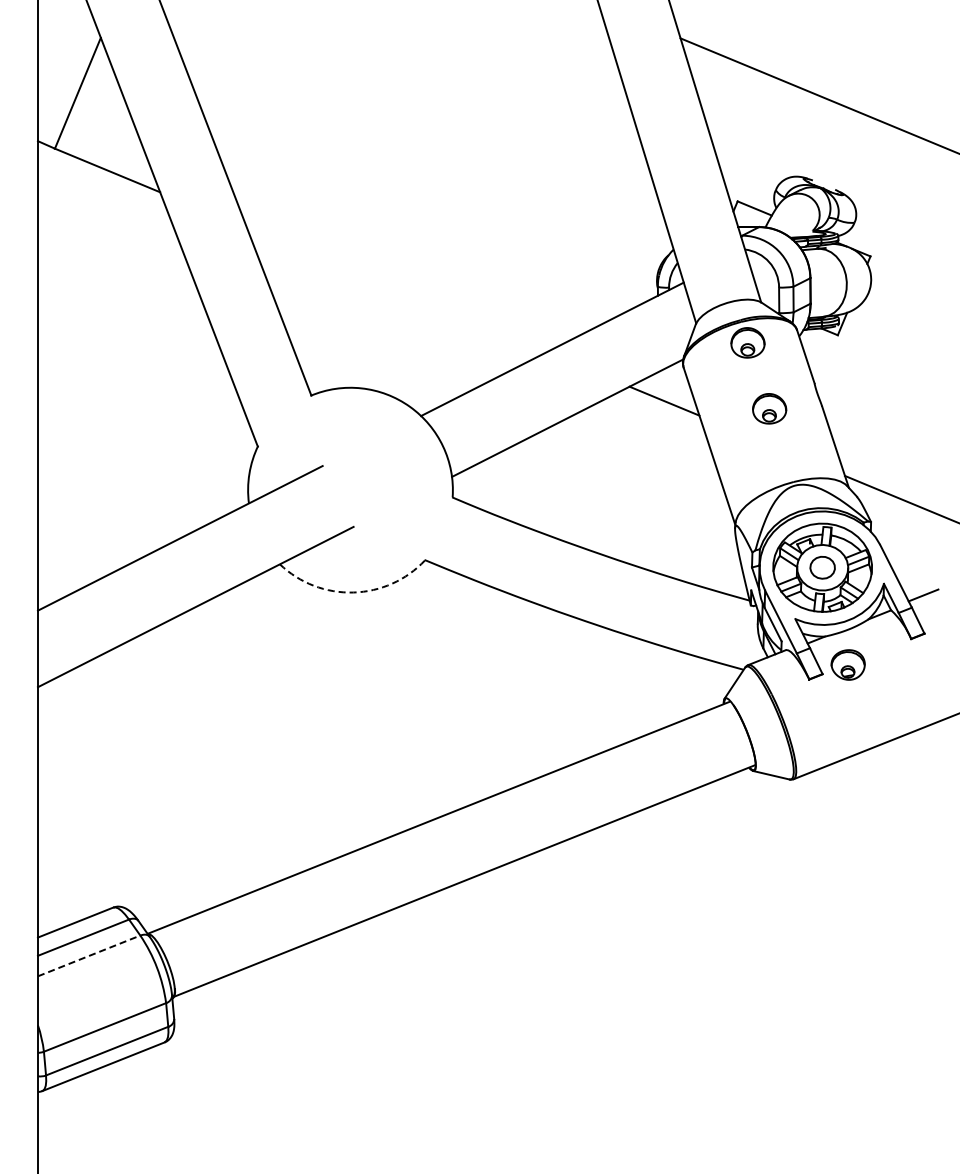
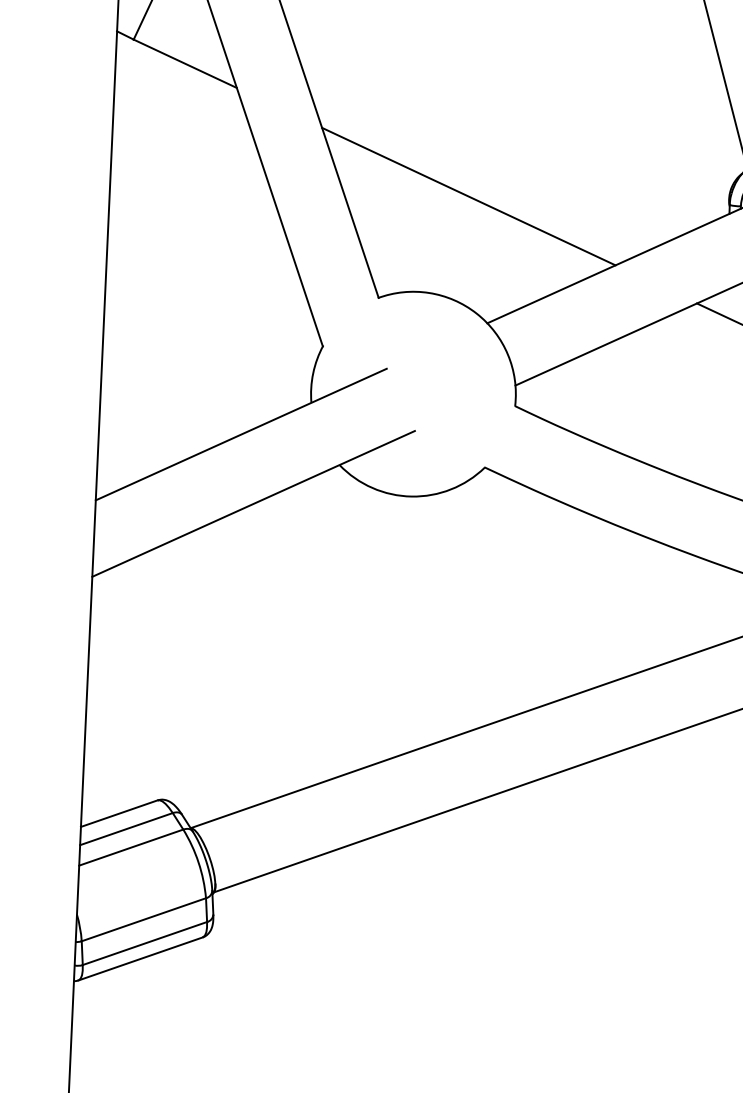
line: (396, 290) -> (468, 196), added
arc: (353, 592) -> (411, 496), dashed -> solid
line: (89, 955) -> (131, 847), dashed -> solid

